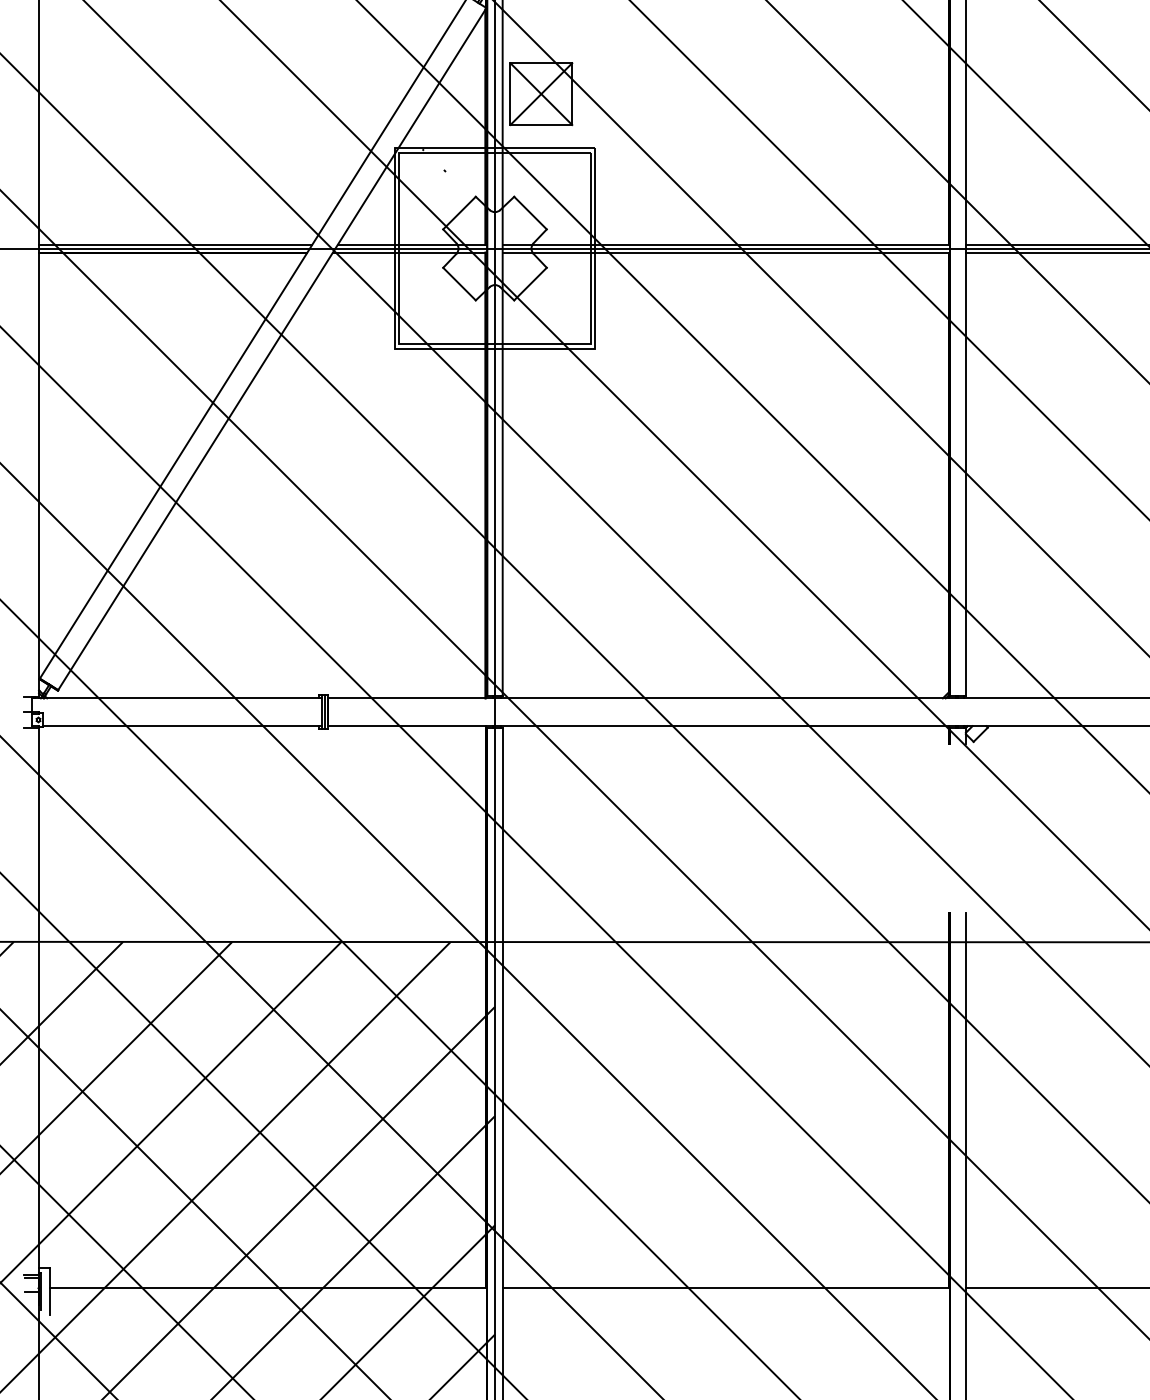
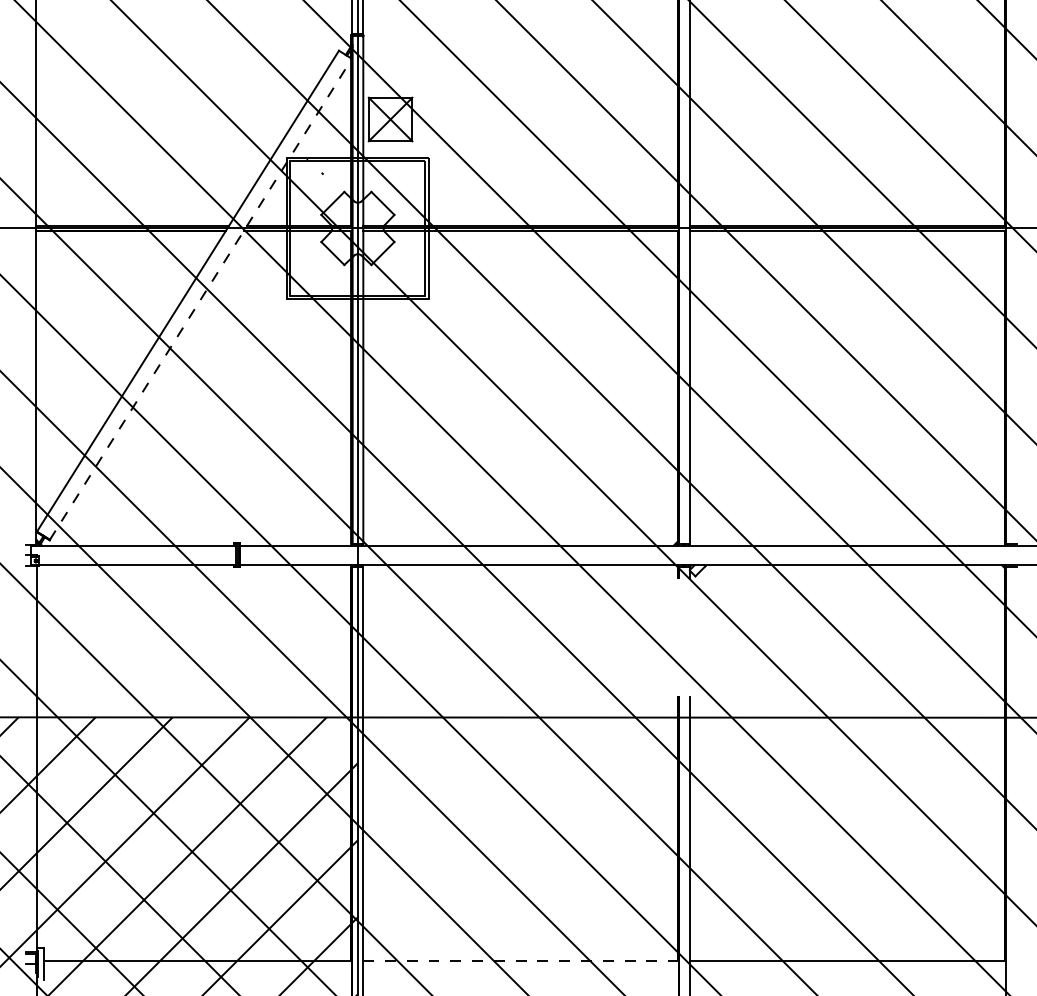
line: (271, 349) -> (200, 299), solid -> dashed
line: (726, 1288) -> (521, 961), solid -> dashed

